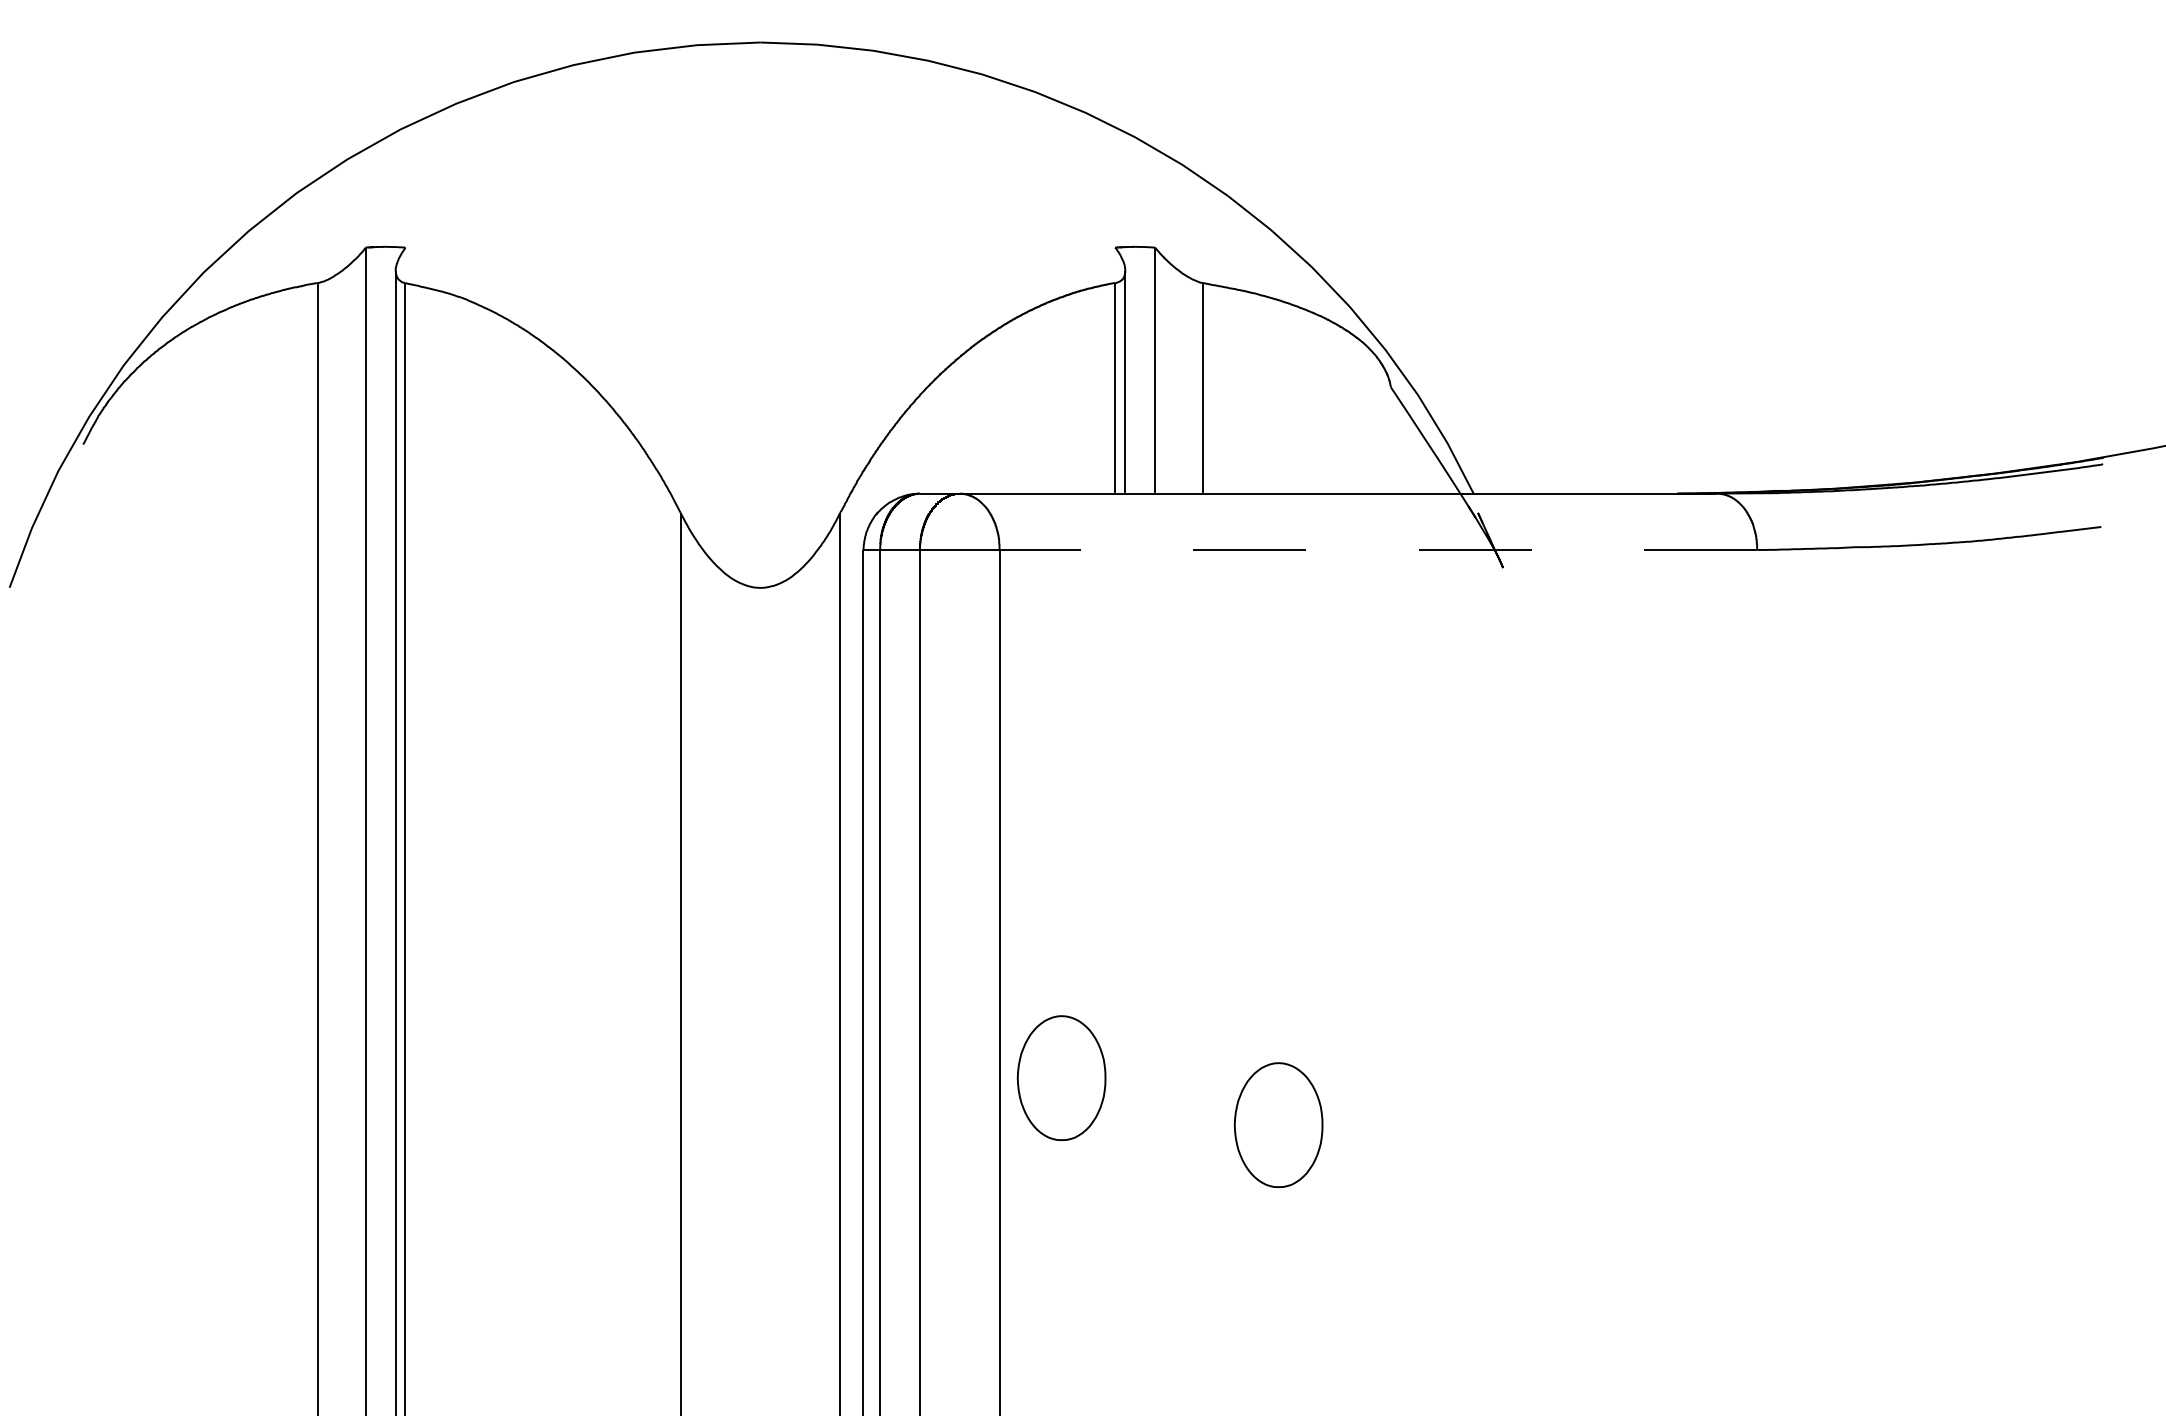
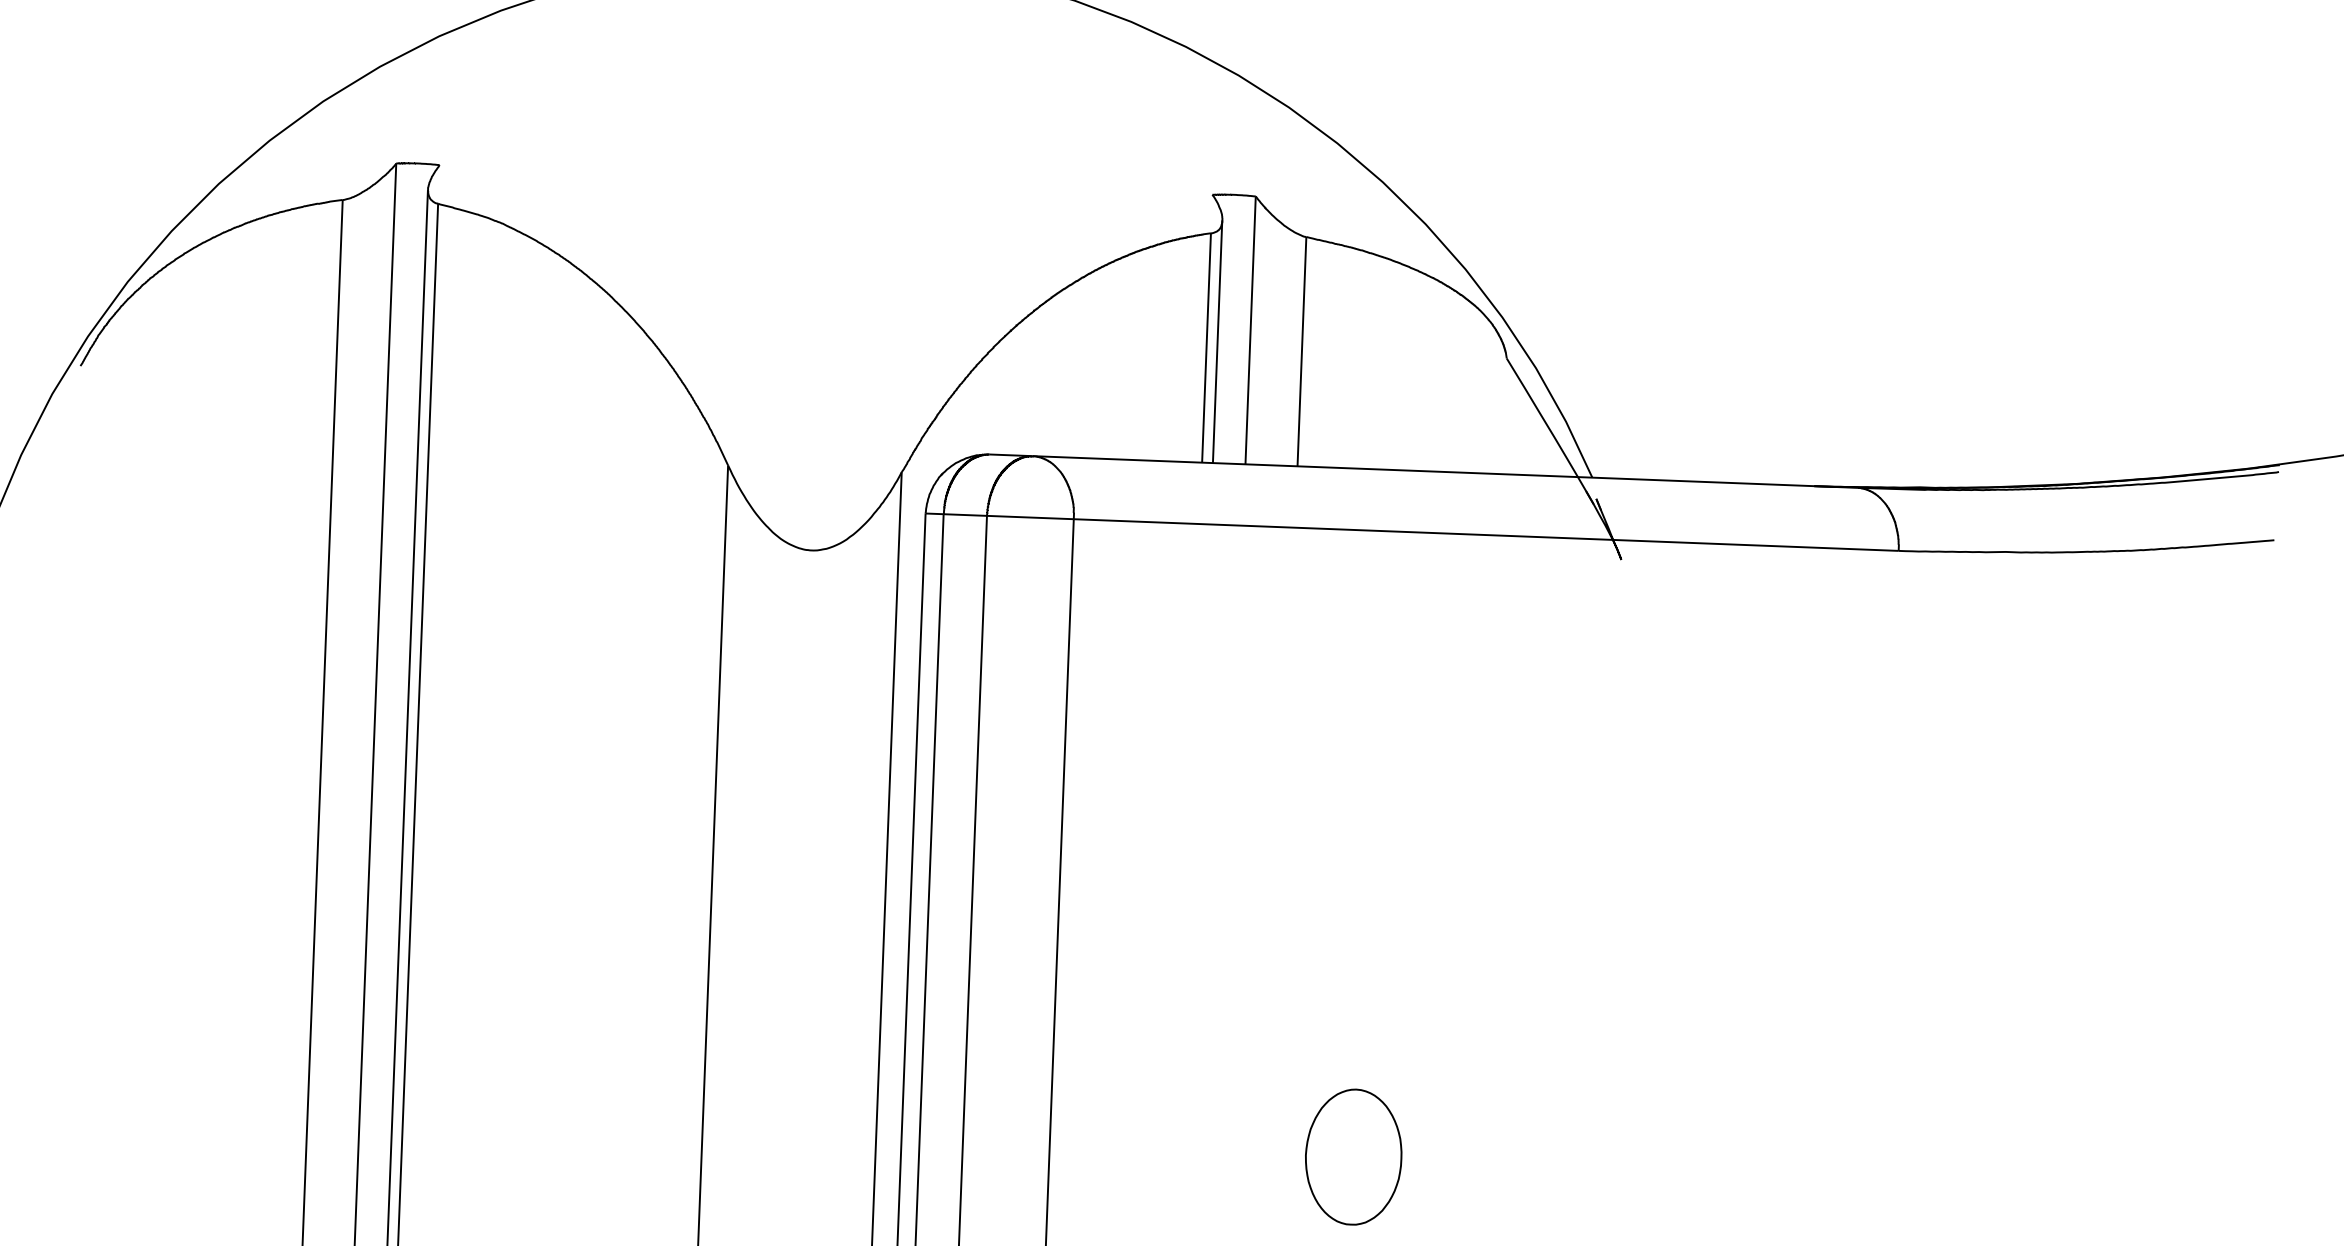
line: (1378, 549) -> (1486, 534), dashed -> solid
part: (1061, 1077) -> (1119, 1096), removed

